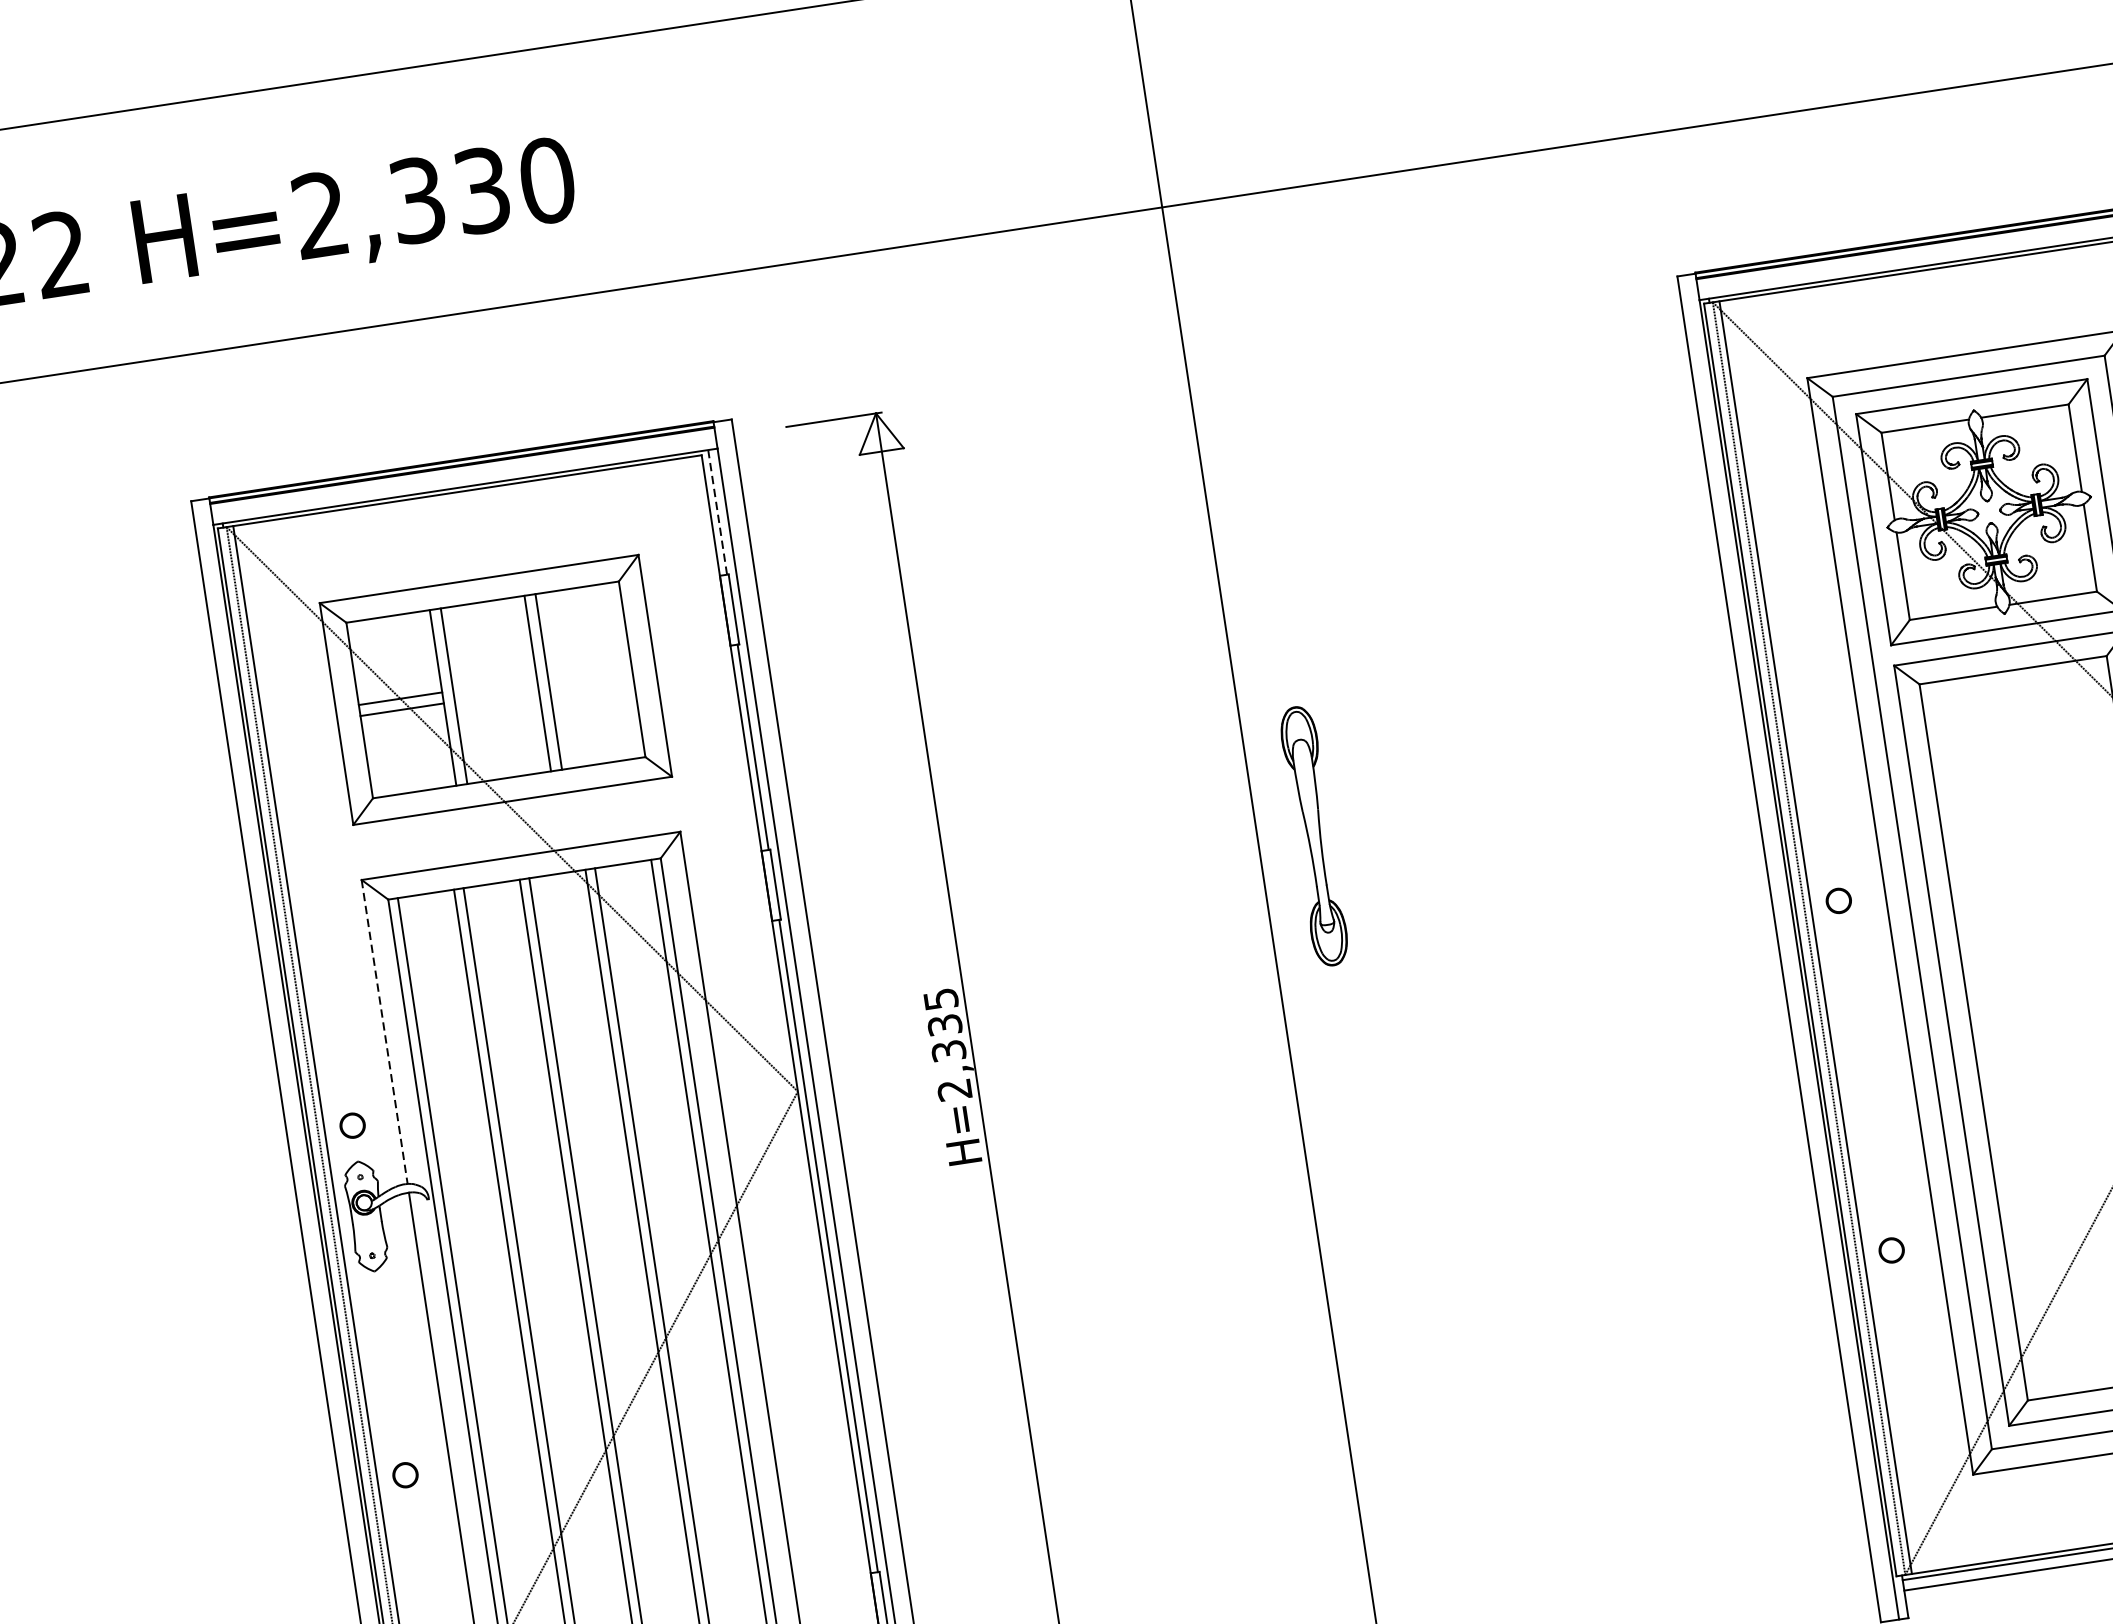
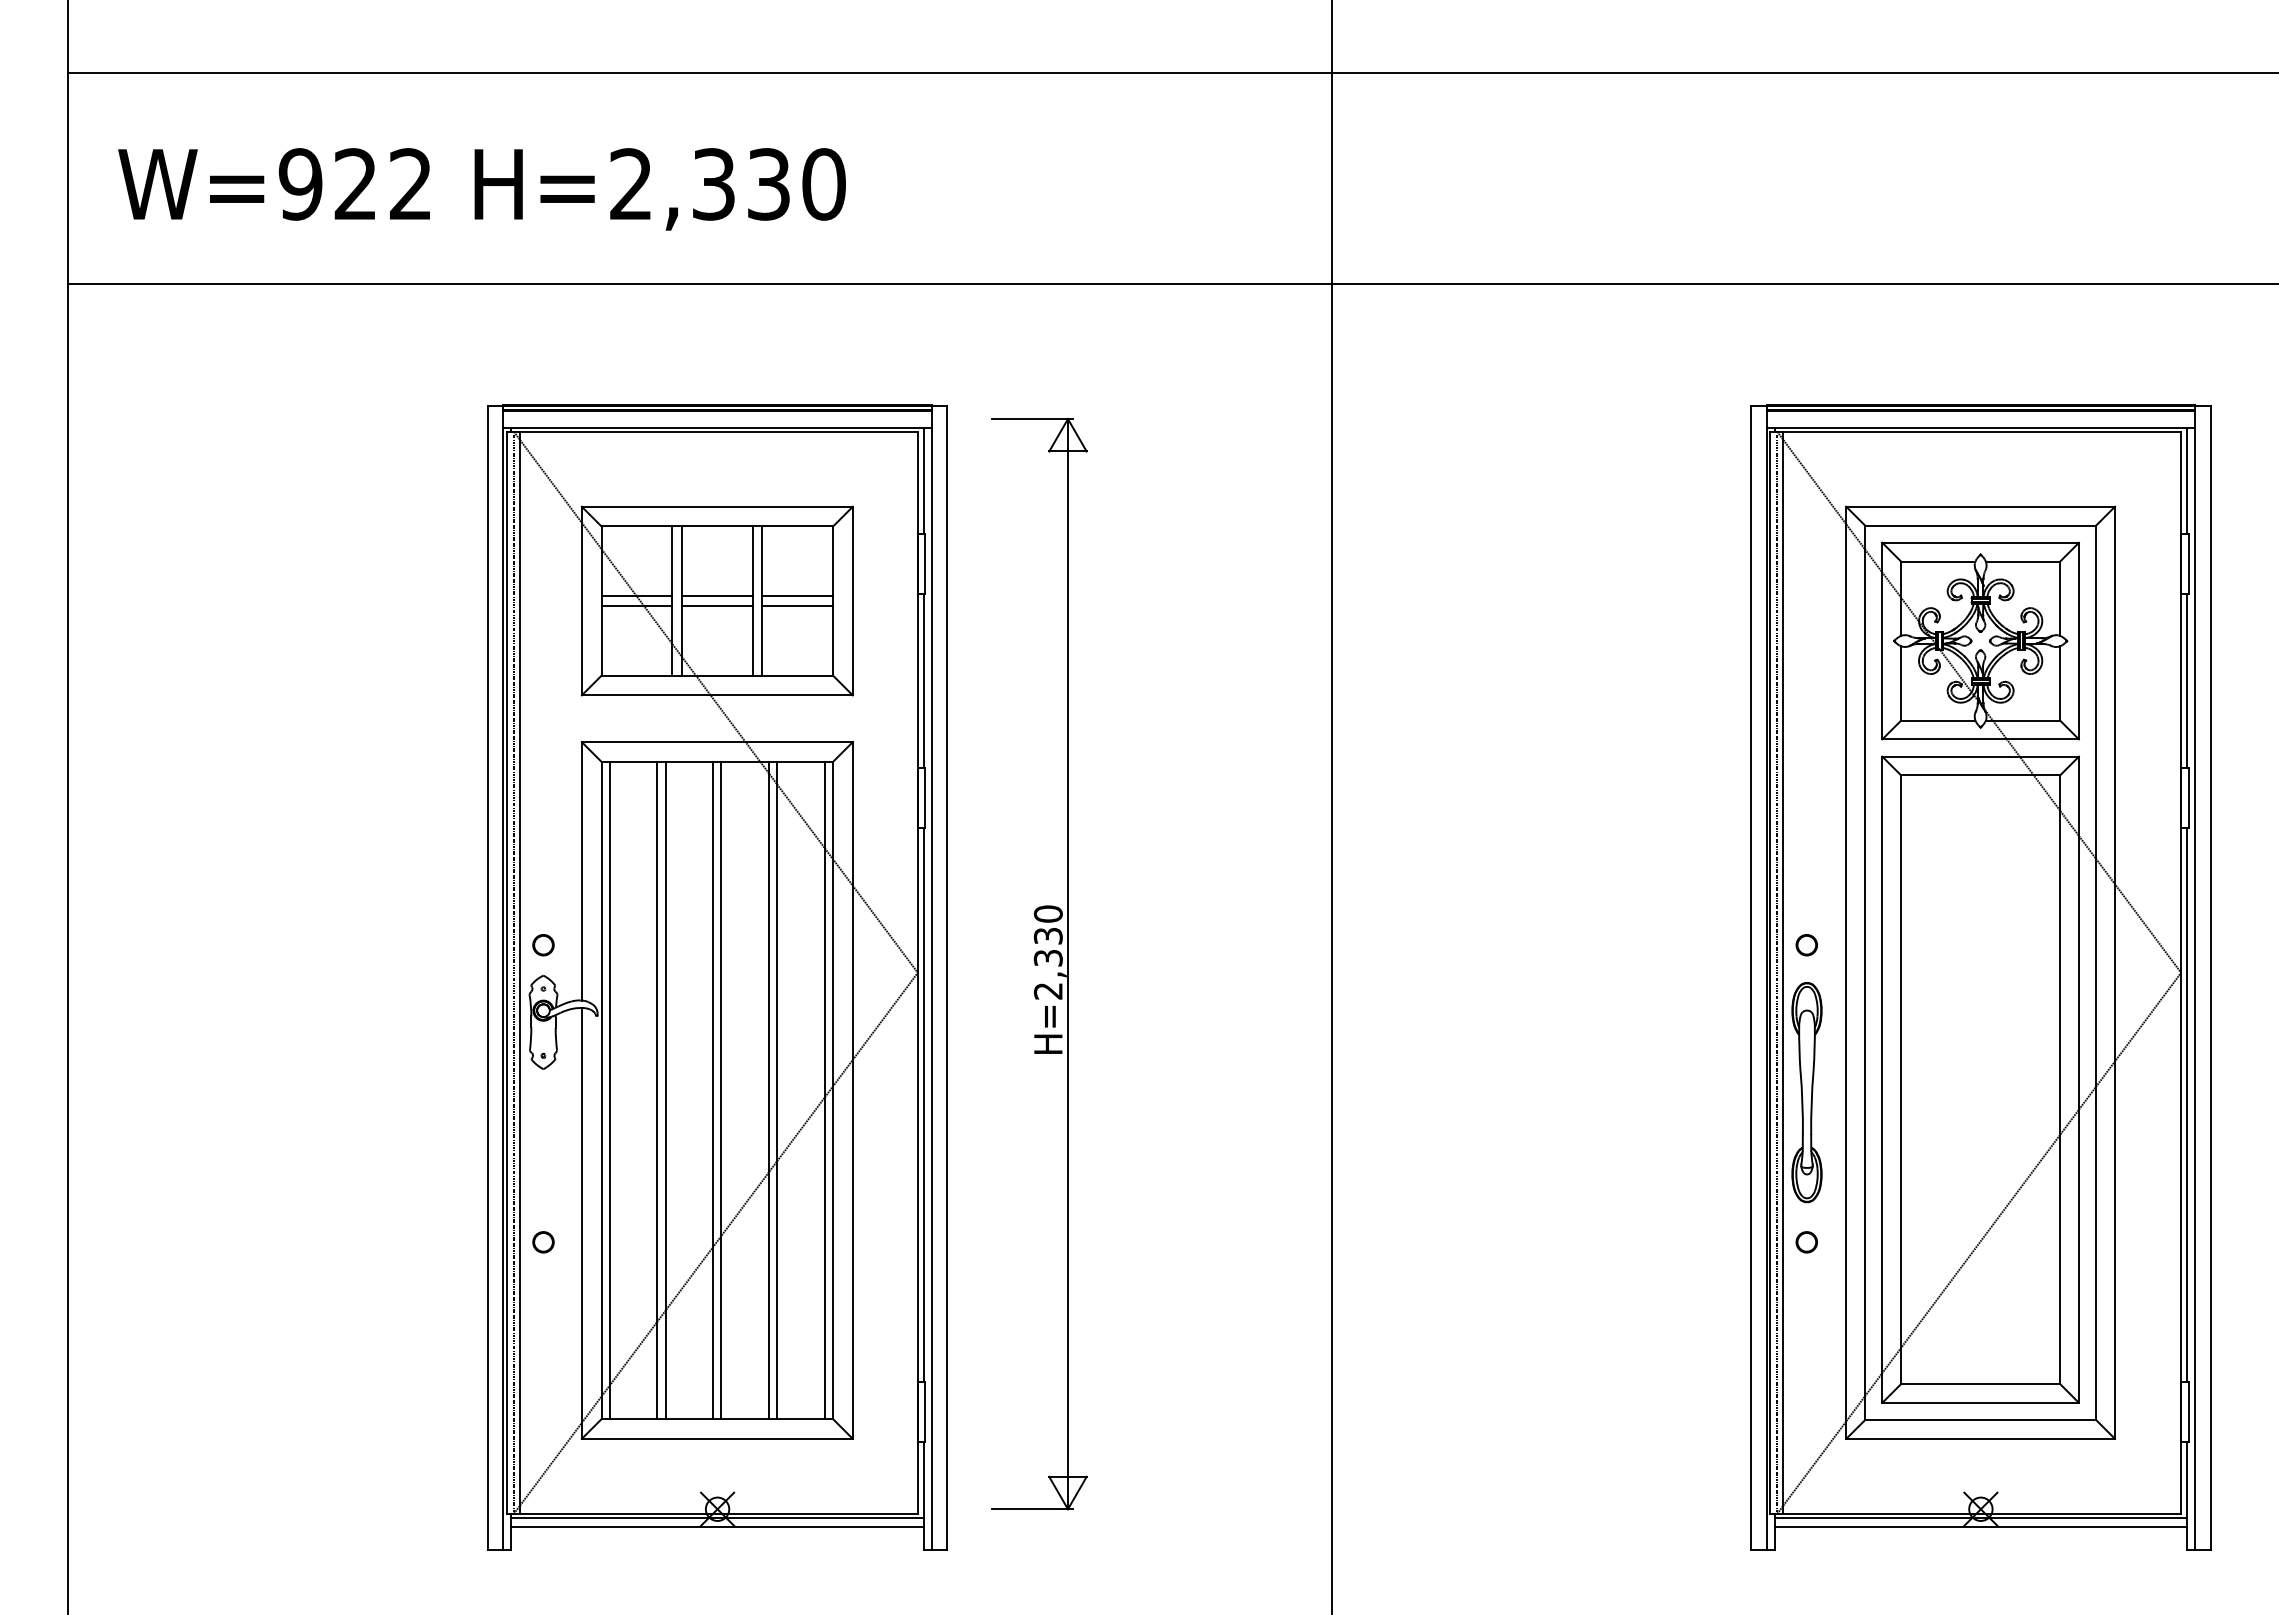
line: (717, 512) -> (923, 481), dashed -> solid
line: (589, 670) -> (797, 596), added
line: (591, 680) -> (797, 605), added
line: (494, 684) -> (716, 596), added
line: (495, 695) -> (716, 605), added
part: (1313, 836) -> (1806, 1092), moved
text: (939, 998) -> (1047, 913), H=2,335 -> H=2,330
line: (384, 1032) -> (581, 871), dashed -> solid

